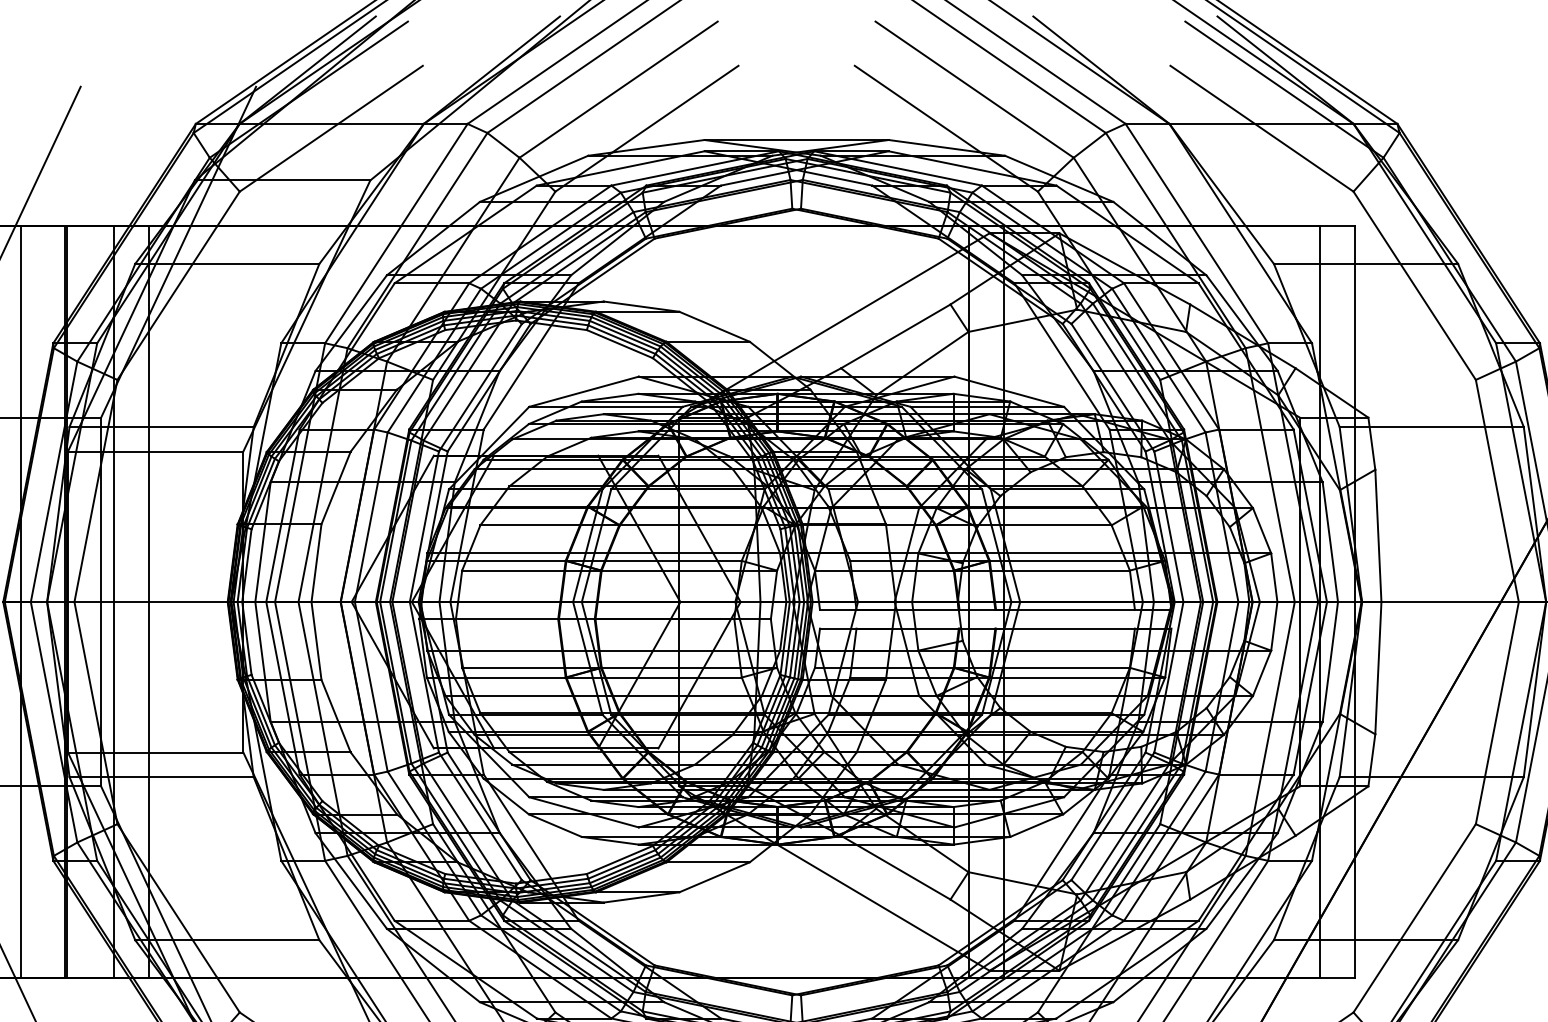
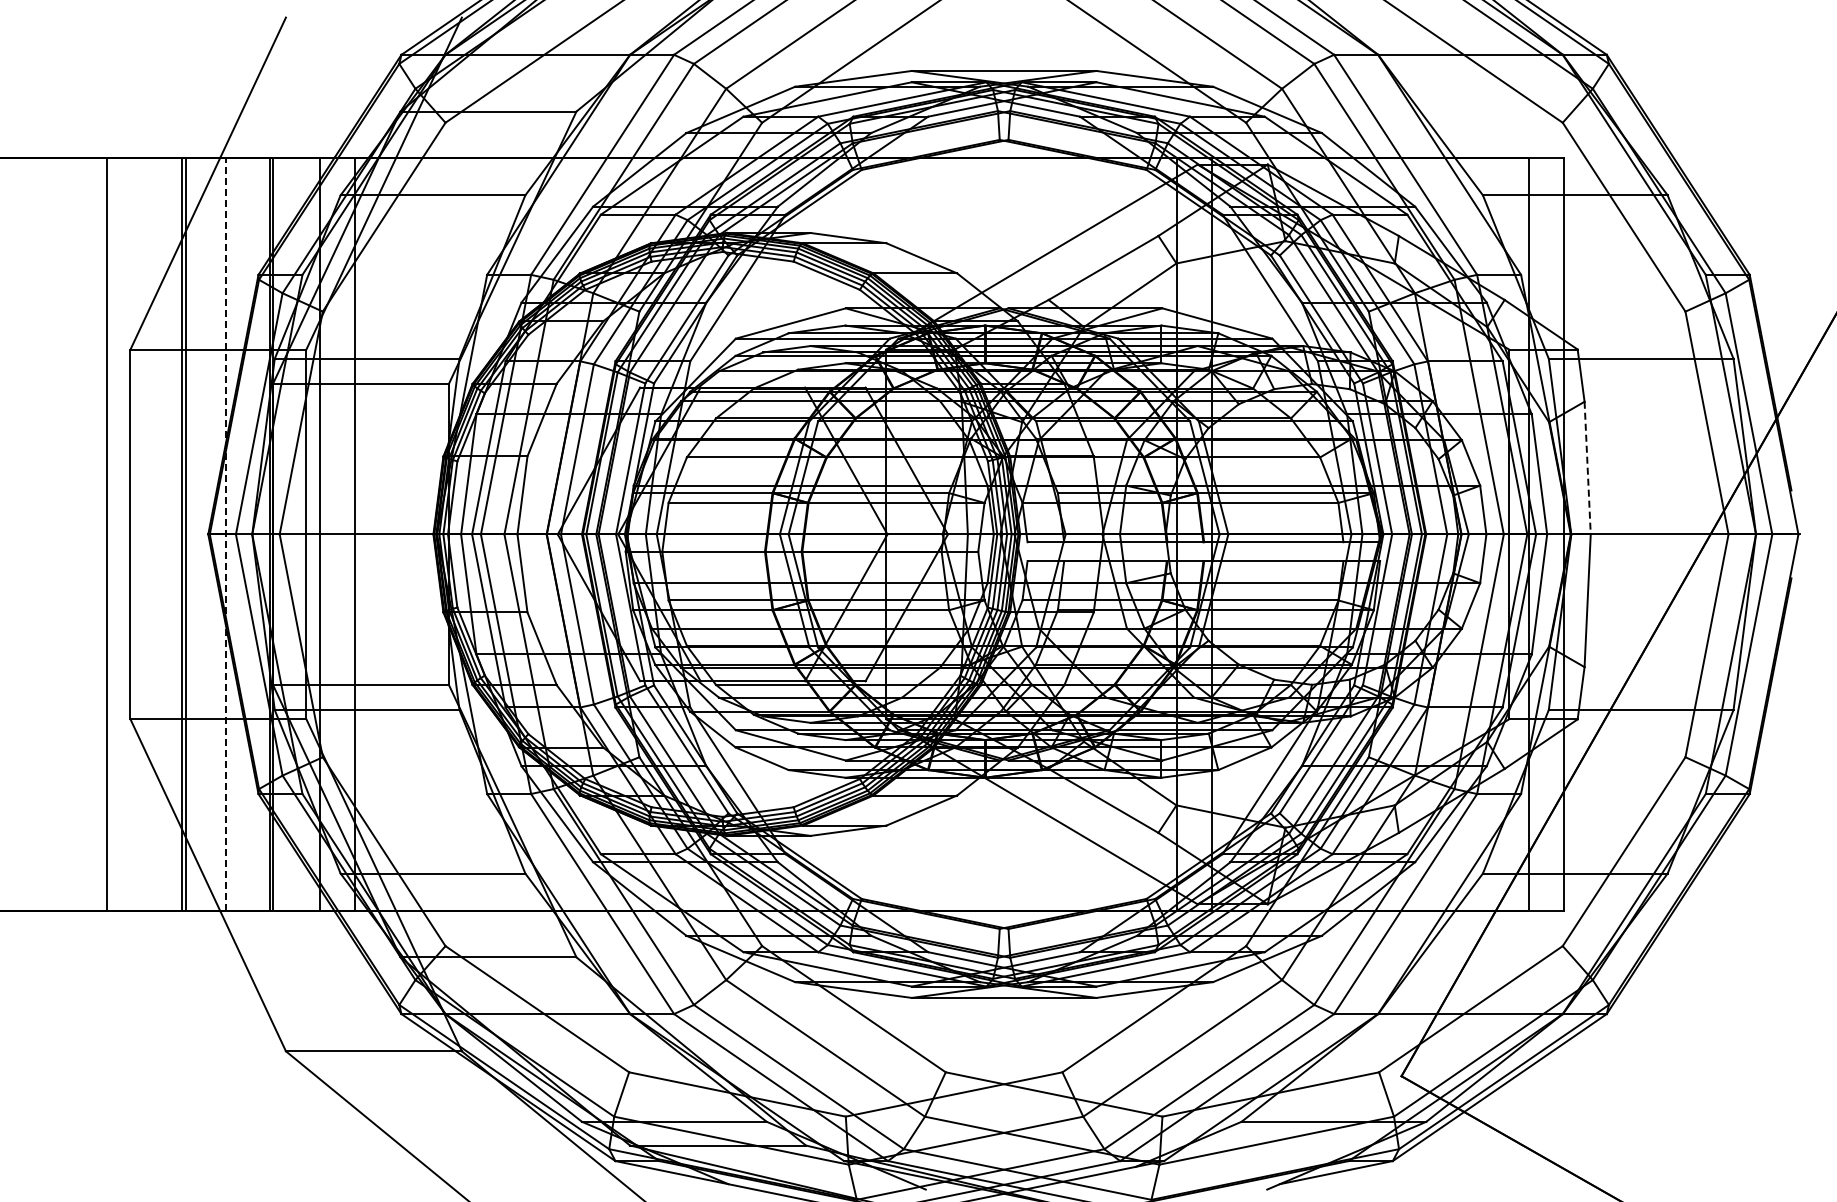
line: (1378, 536) -> (1587, 468), solid -> dashed
line: (20, 602) -> (225, 534), solid -> dashed

